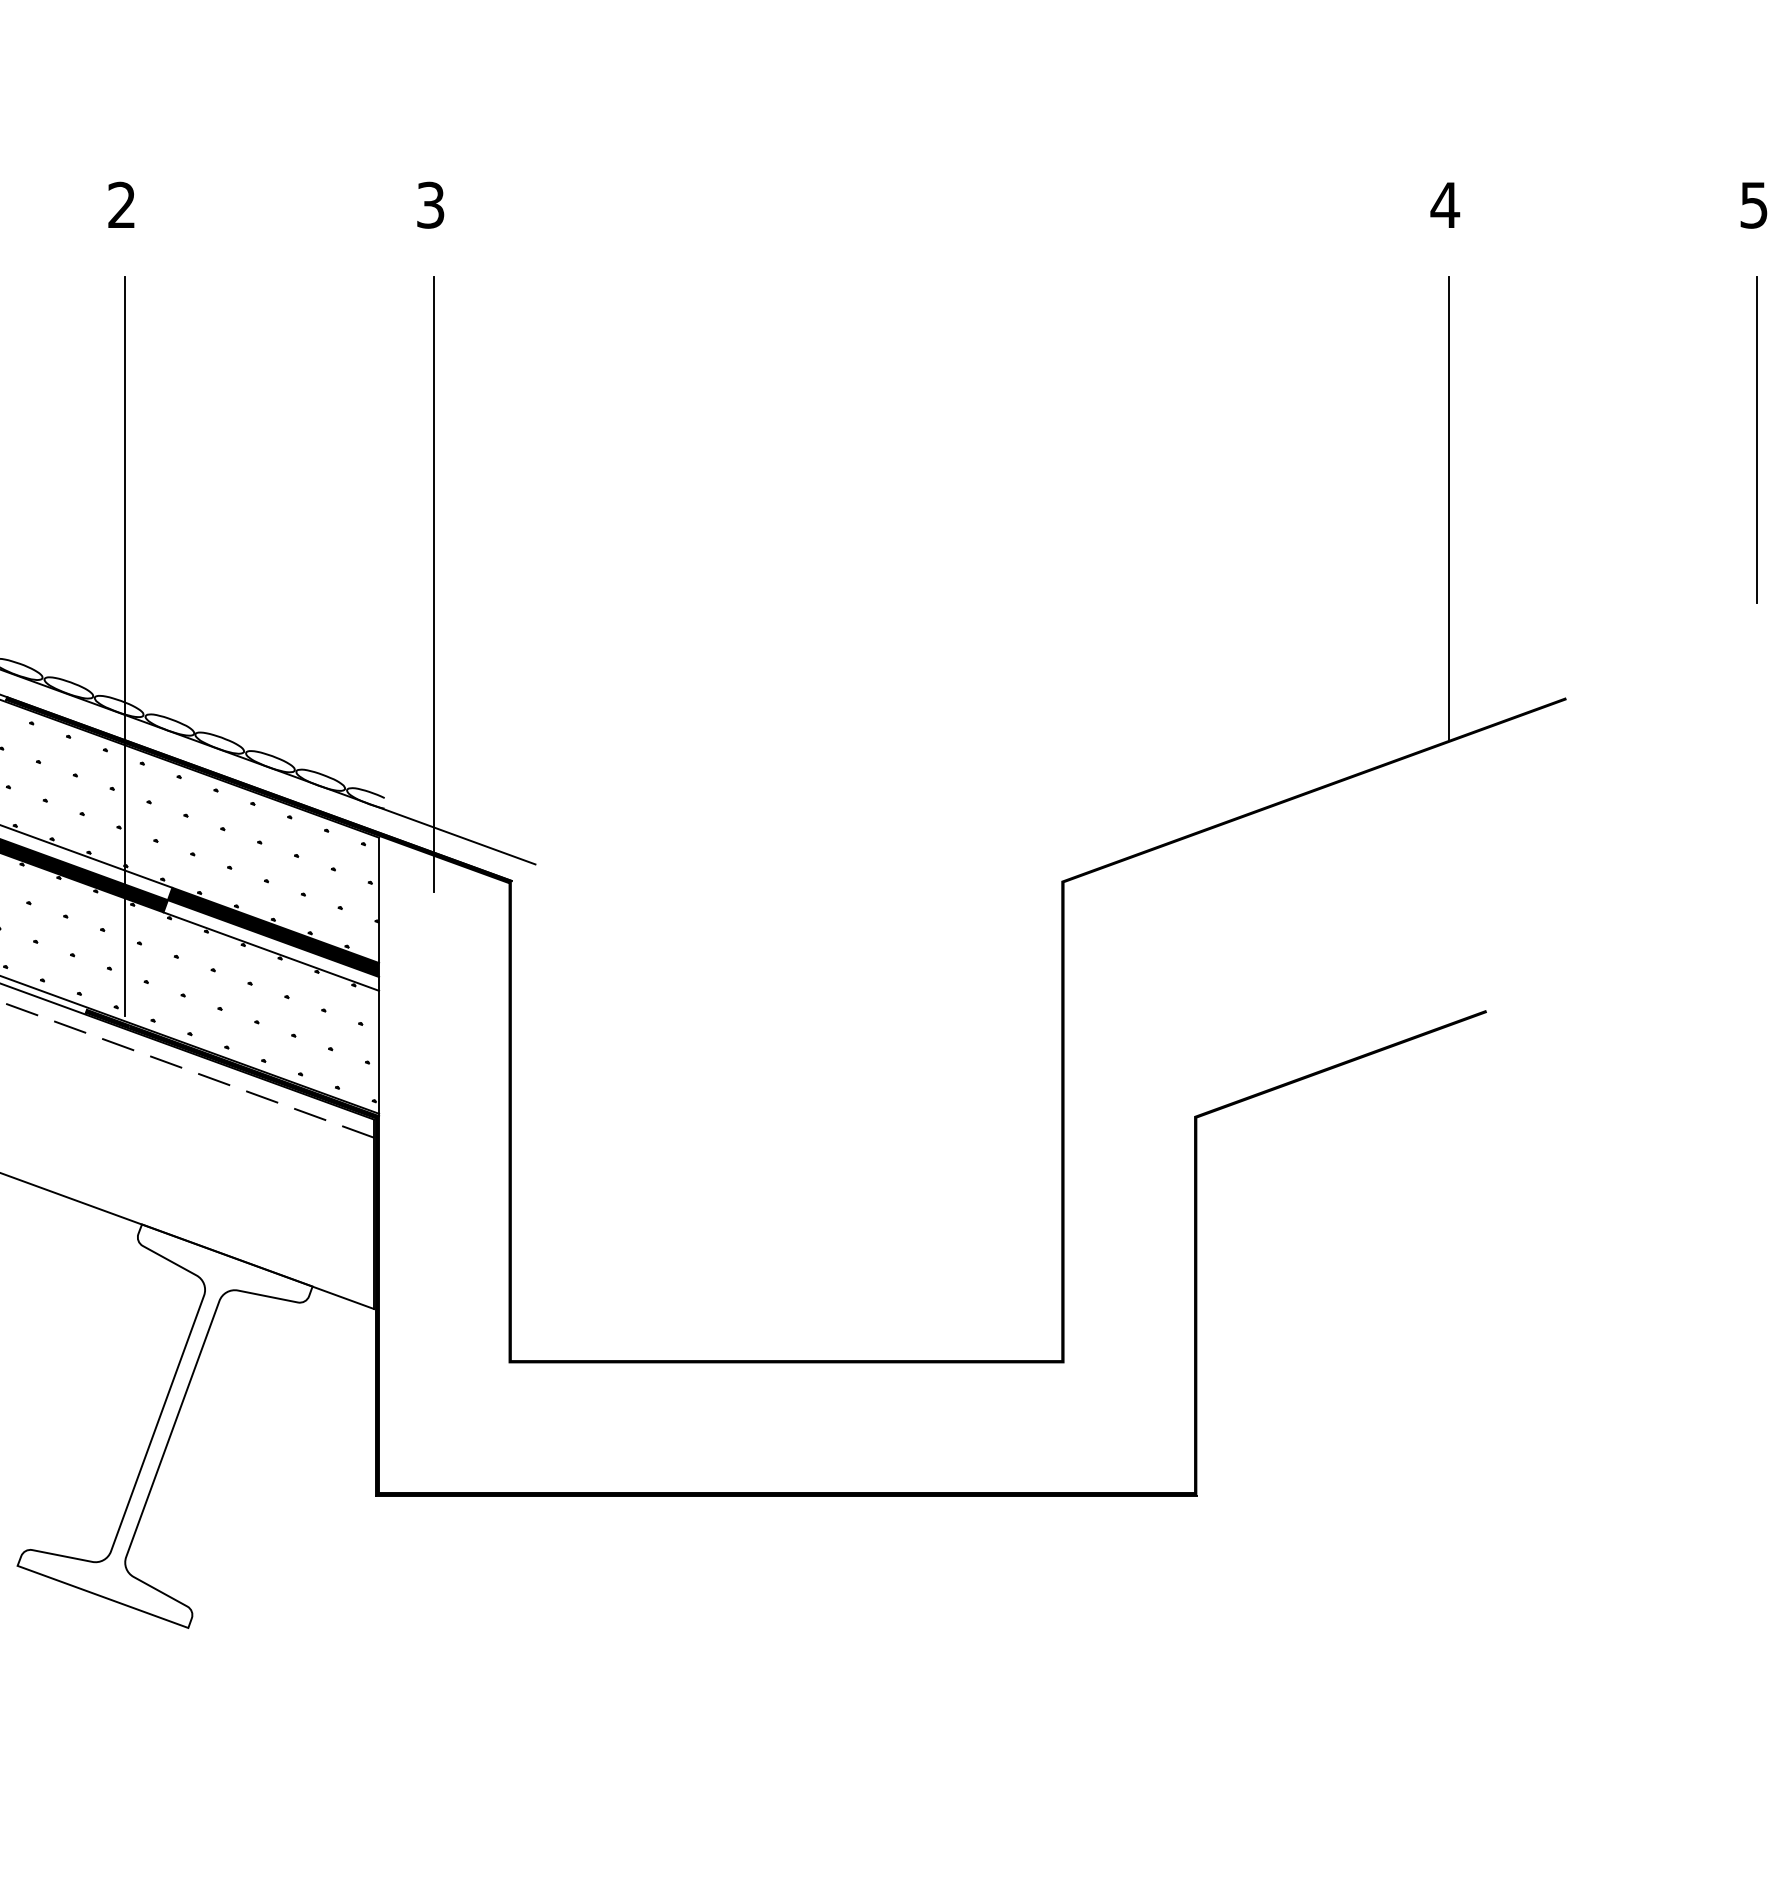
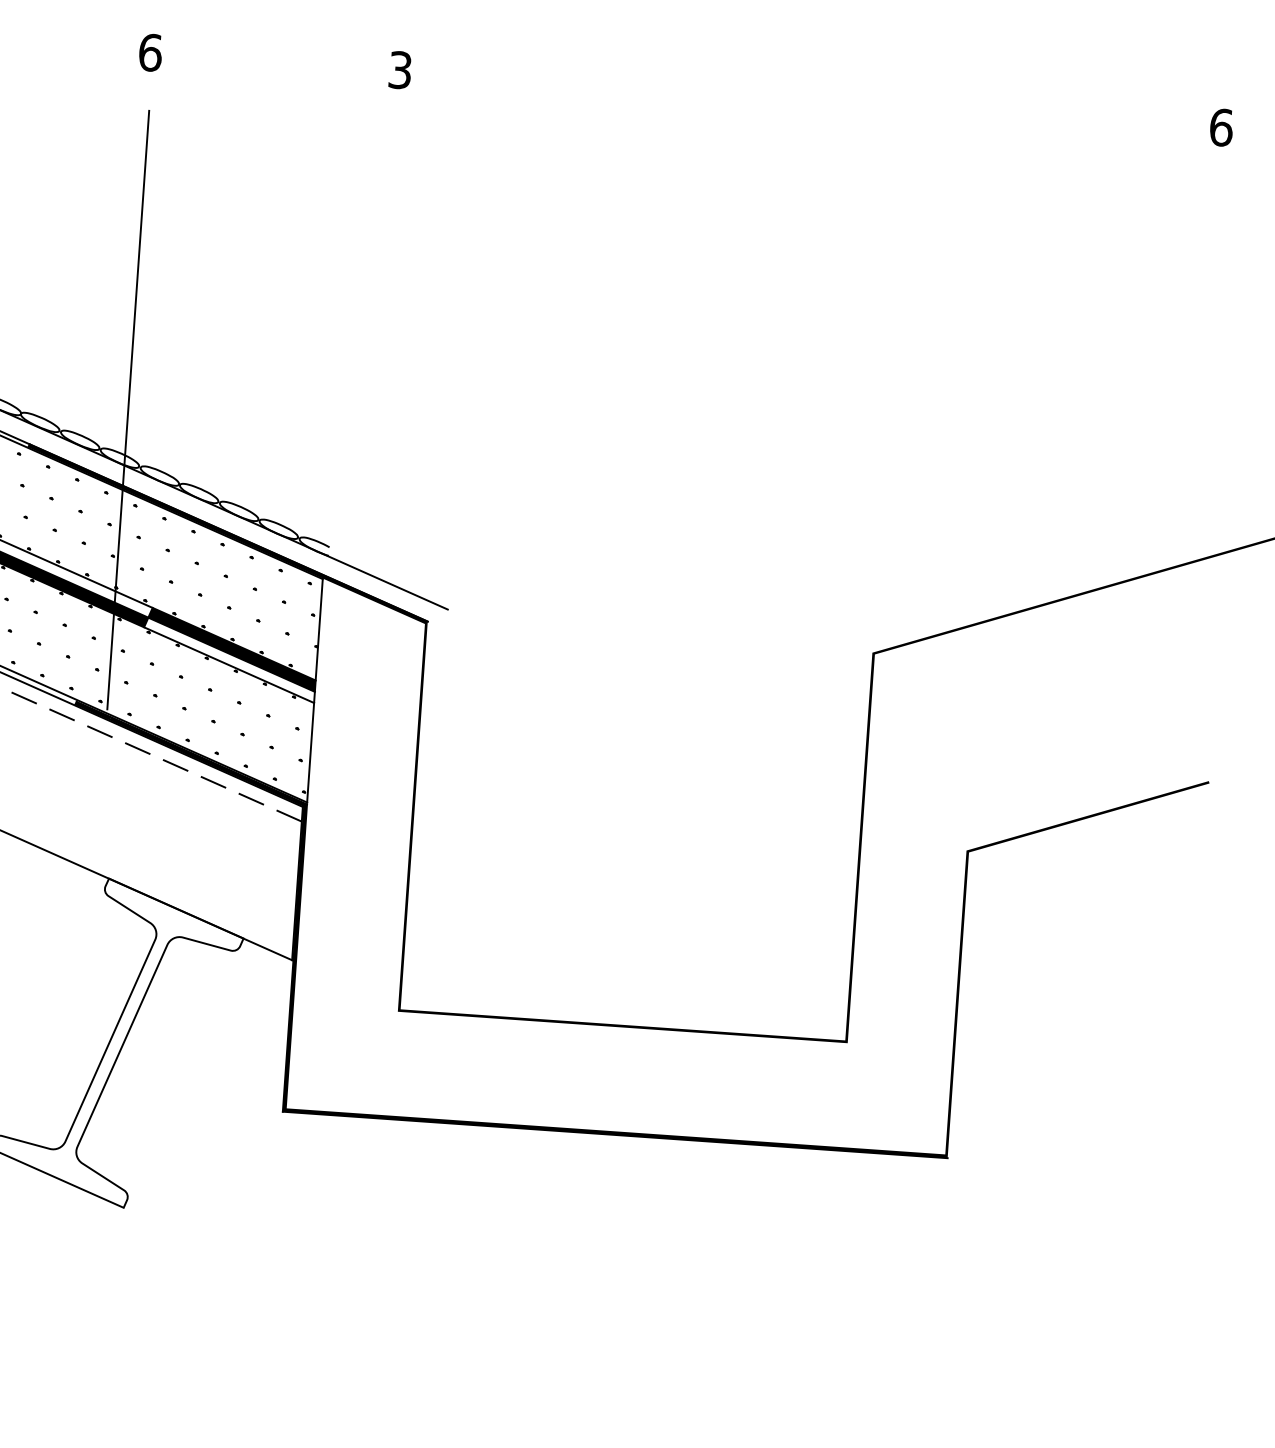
text: (122, 204) -> (150, 52), 2 -> 6
text: (1445, 204) -> (1221, 127), 4 -> 6
line: (1448, 508) -> (1206, 373), removed
line: (434, 583) -> (382, 376), removed

